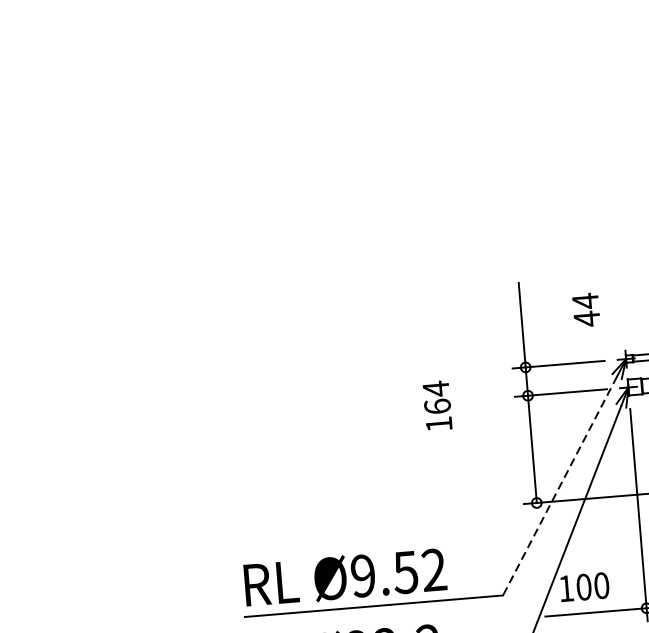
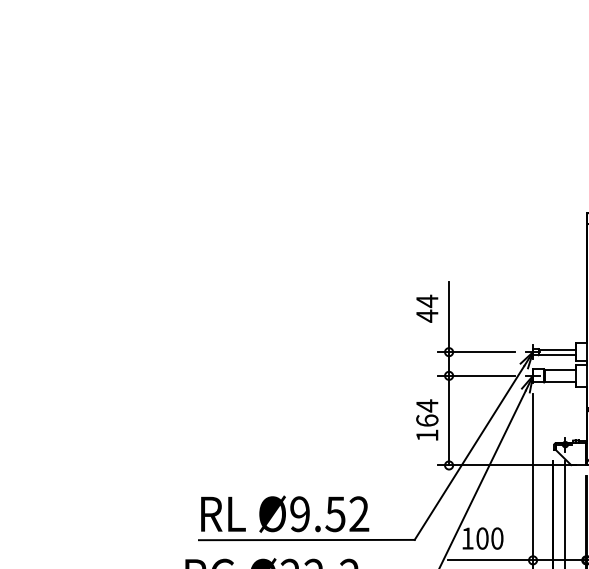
text: (586, 309) -> (427, 308), moved
text: (437, 405) -> (427, 419), moved
line: (559, 485) -> (469, 452), dashed -> solid

